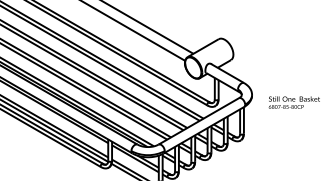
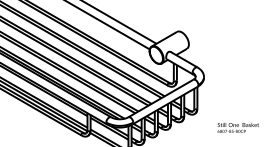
text: (293, 102) -> (237, 127), moved

